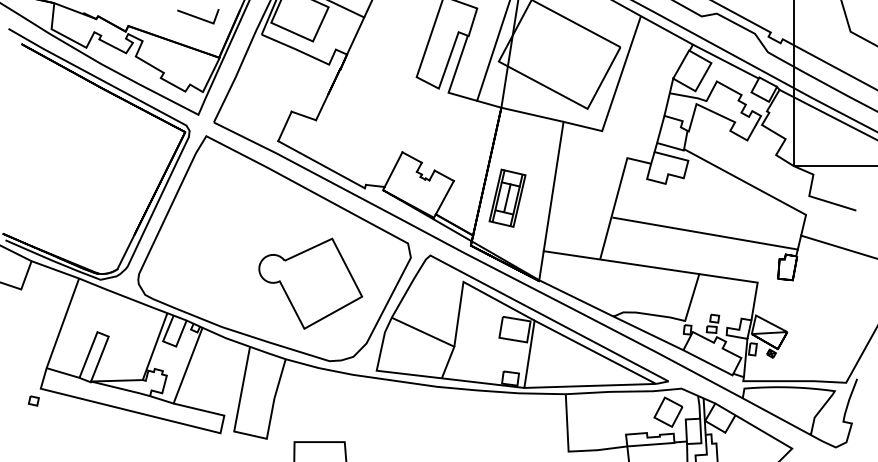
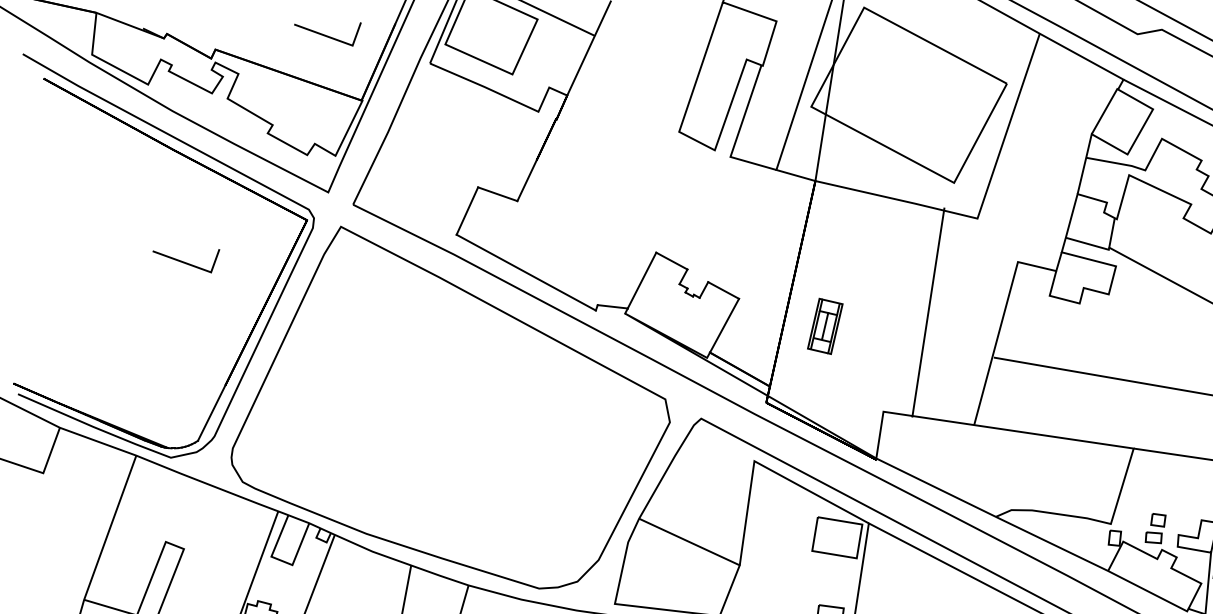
line: (109, 157) -> (185, 261), added
line: (553, 186) -> (928, 312), moved
part: (507, 197) -> (825, 325), size x0.6
part: (310, 283) -> (508, 463), removed

